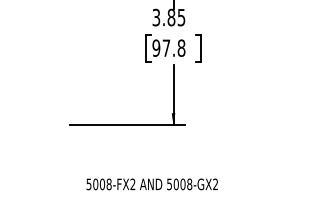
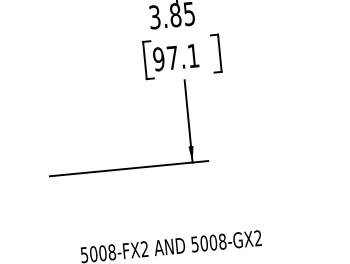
text: (181, 47) -> (193, 54), 97.8 -> 97.1

